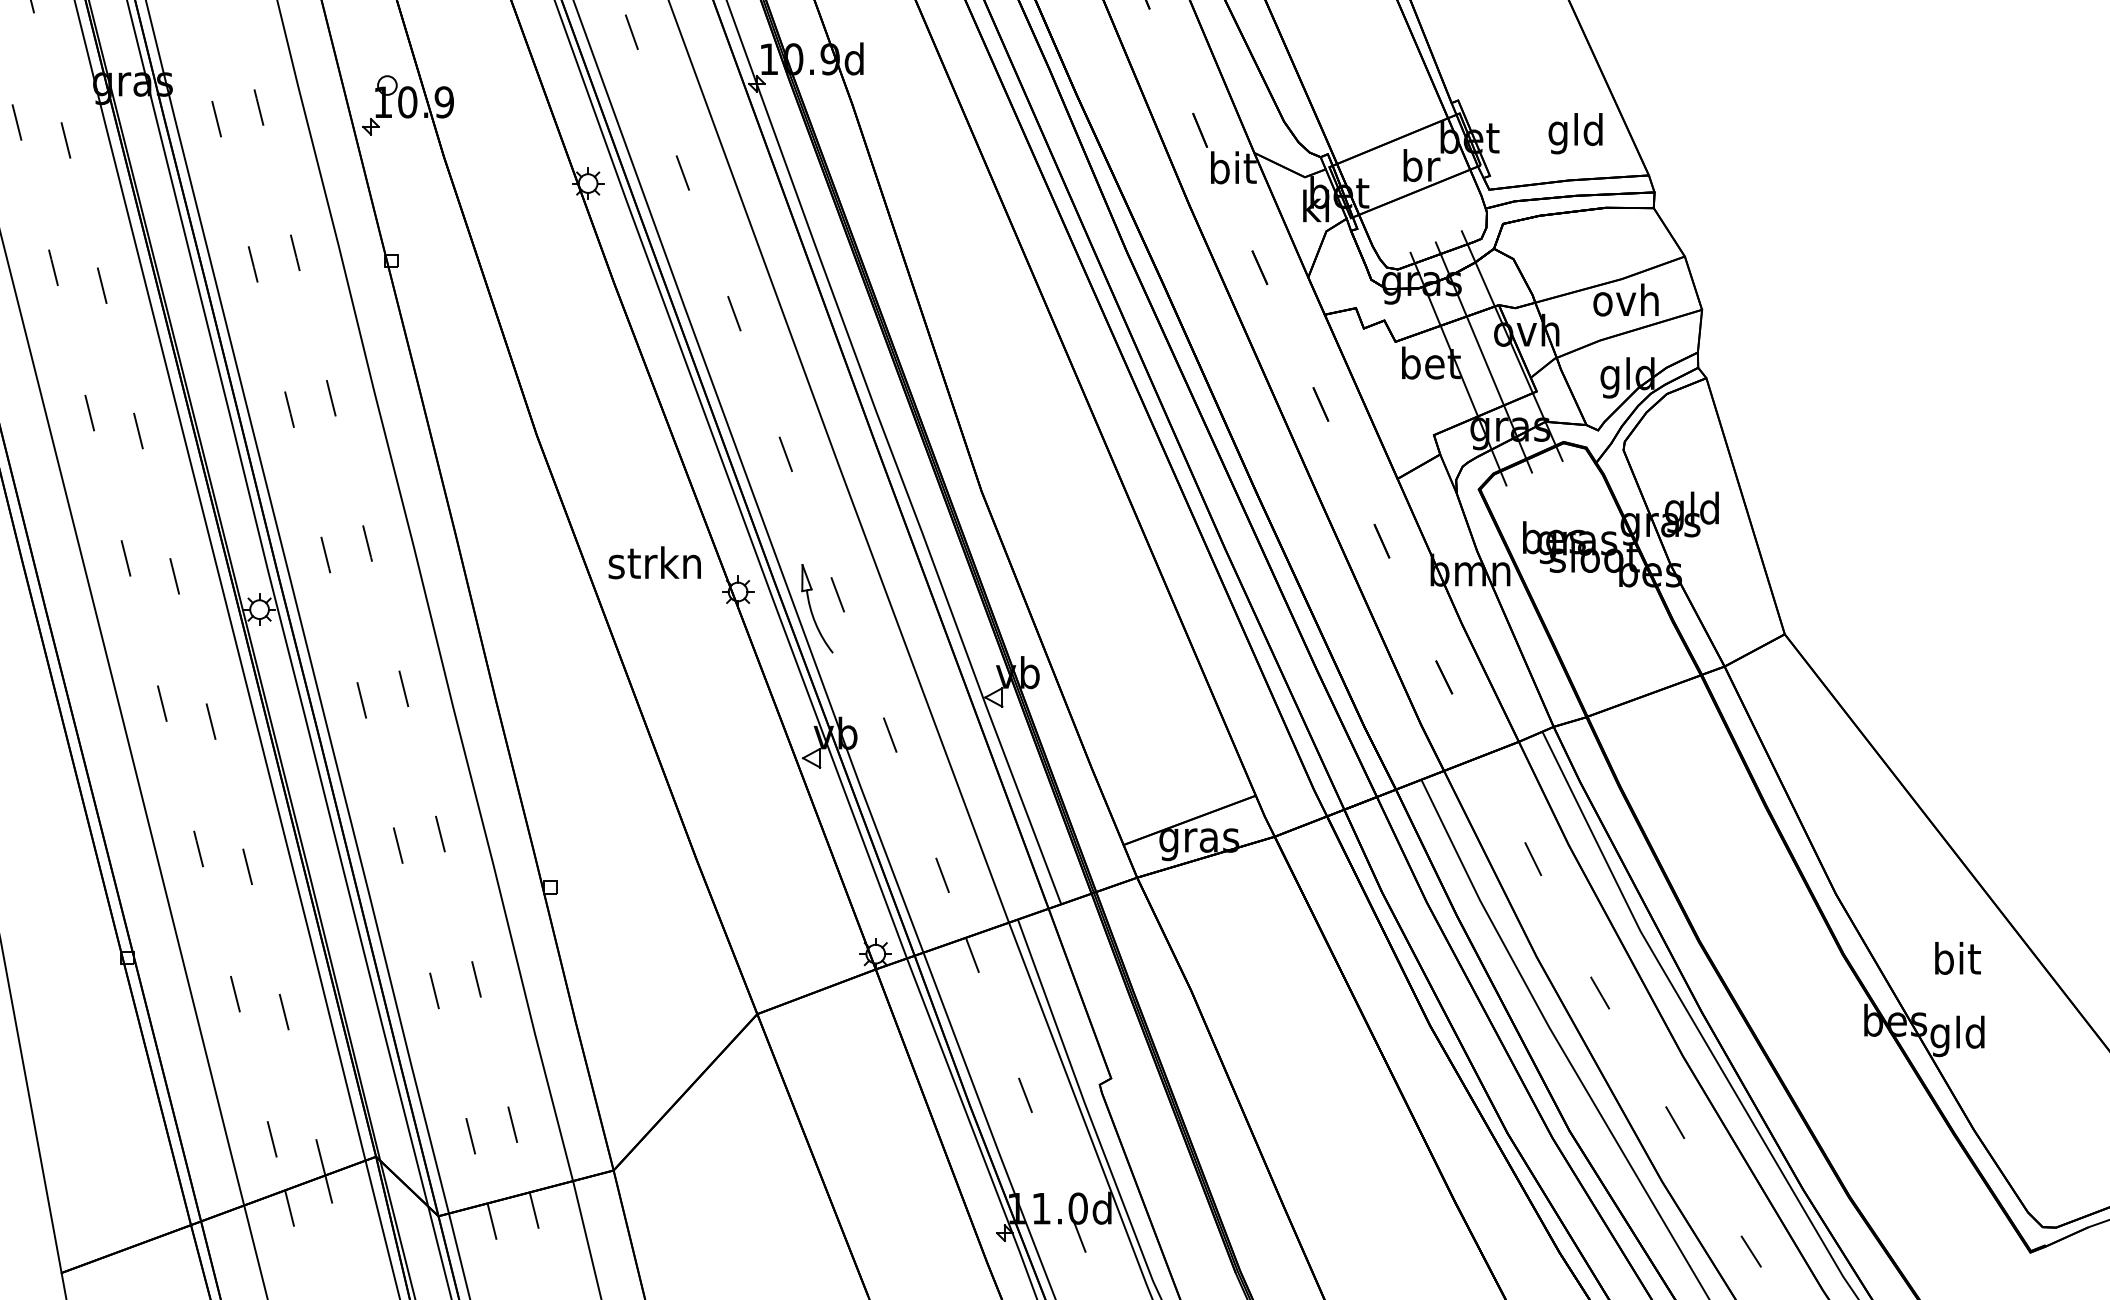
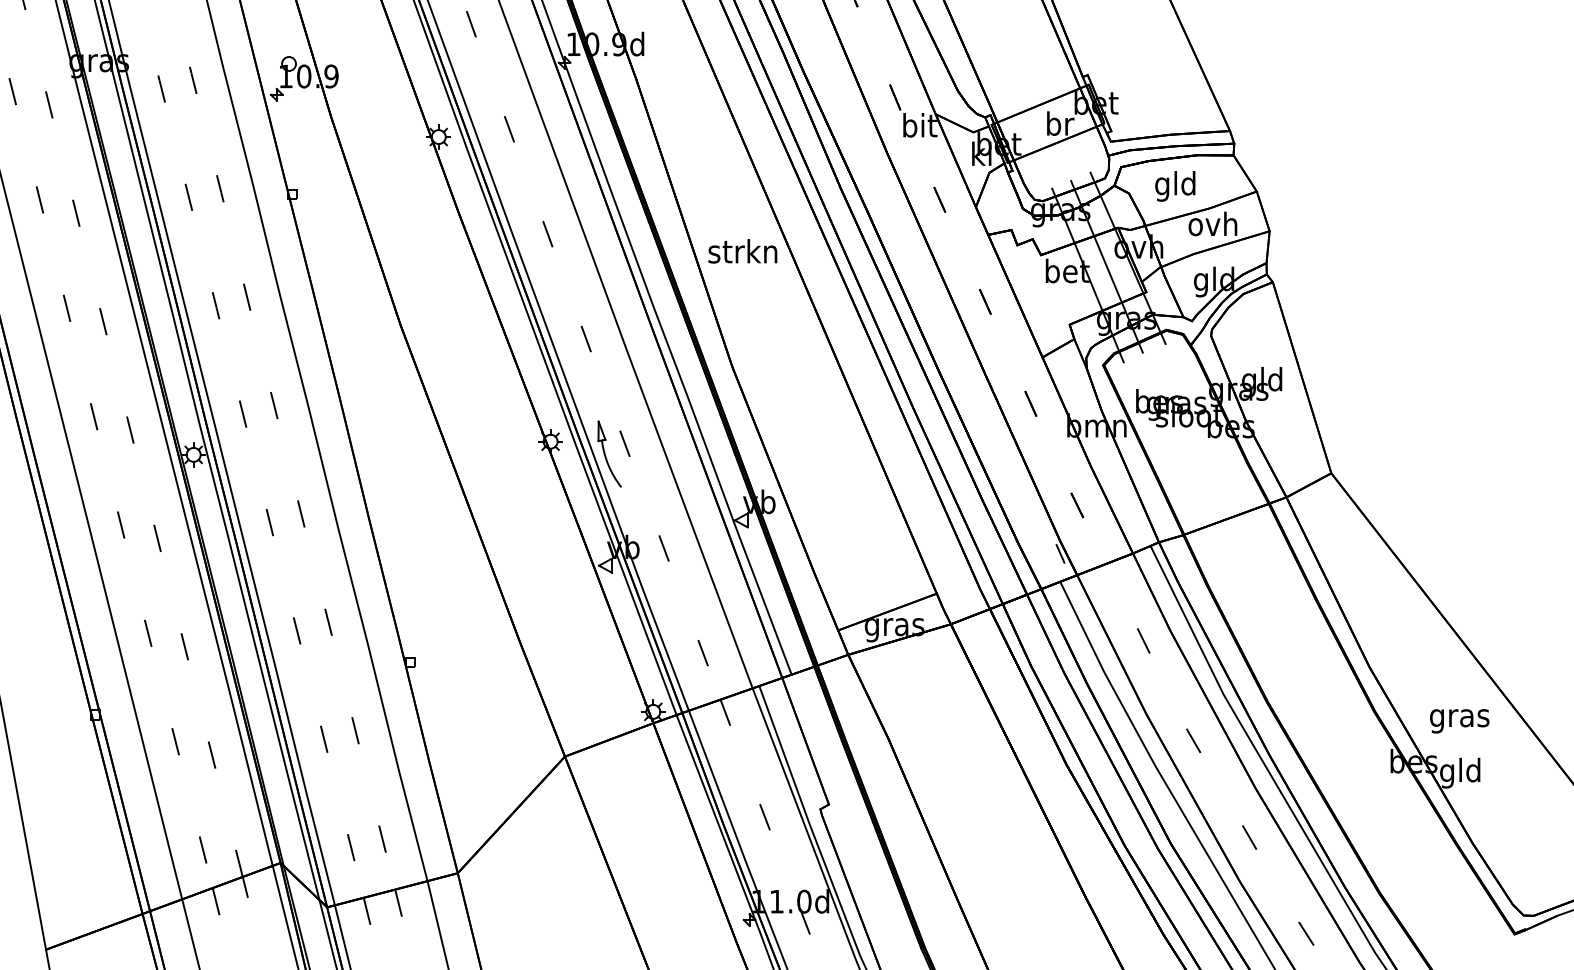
text: (1575, 133) -> (1175, 186), moved
text: (654, 562) -> (742, 251), moved
line: (1421, 742) -> (1060, 553), added
text: (1956, 962) -> (1459, 718), bit -> gras

